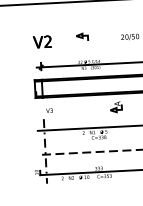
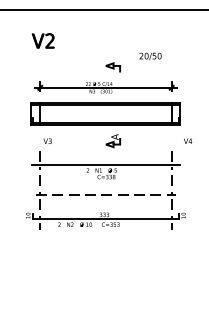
curve: (81, 37) -> (112, 67), moved
text: (42, 41) -> (43, 40), moved
part: (115, 107) -> (112, 141), moved

